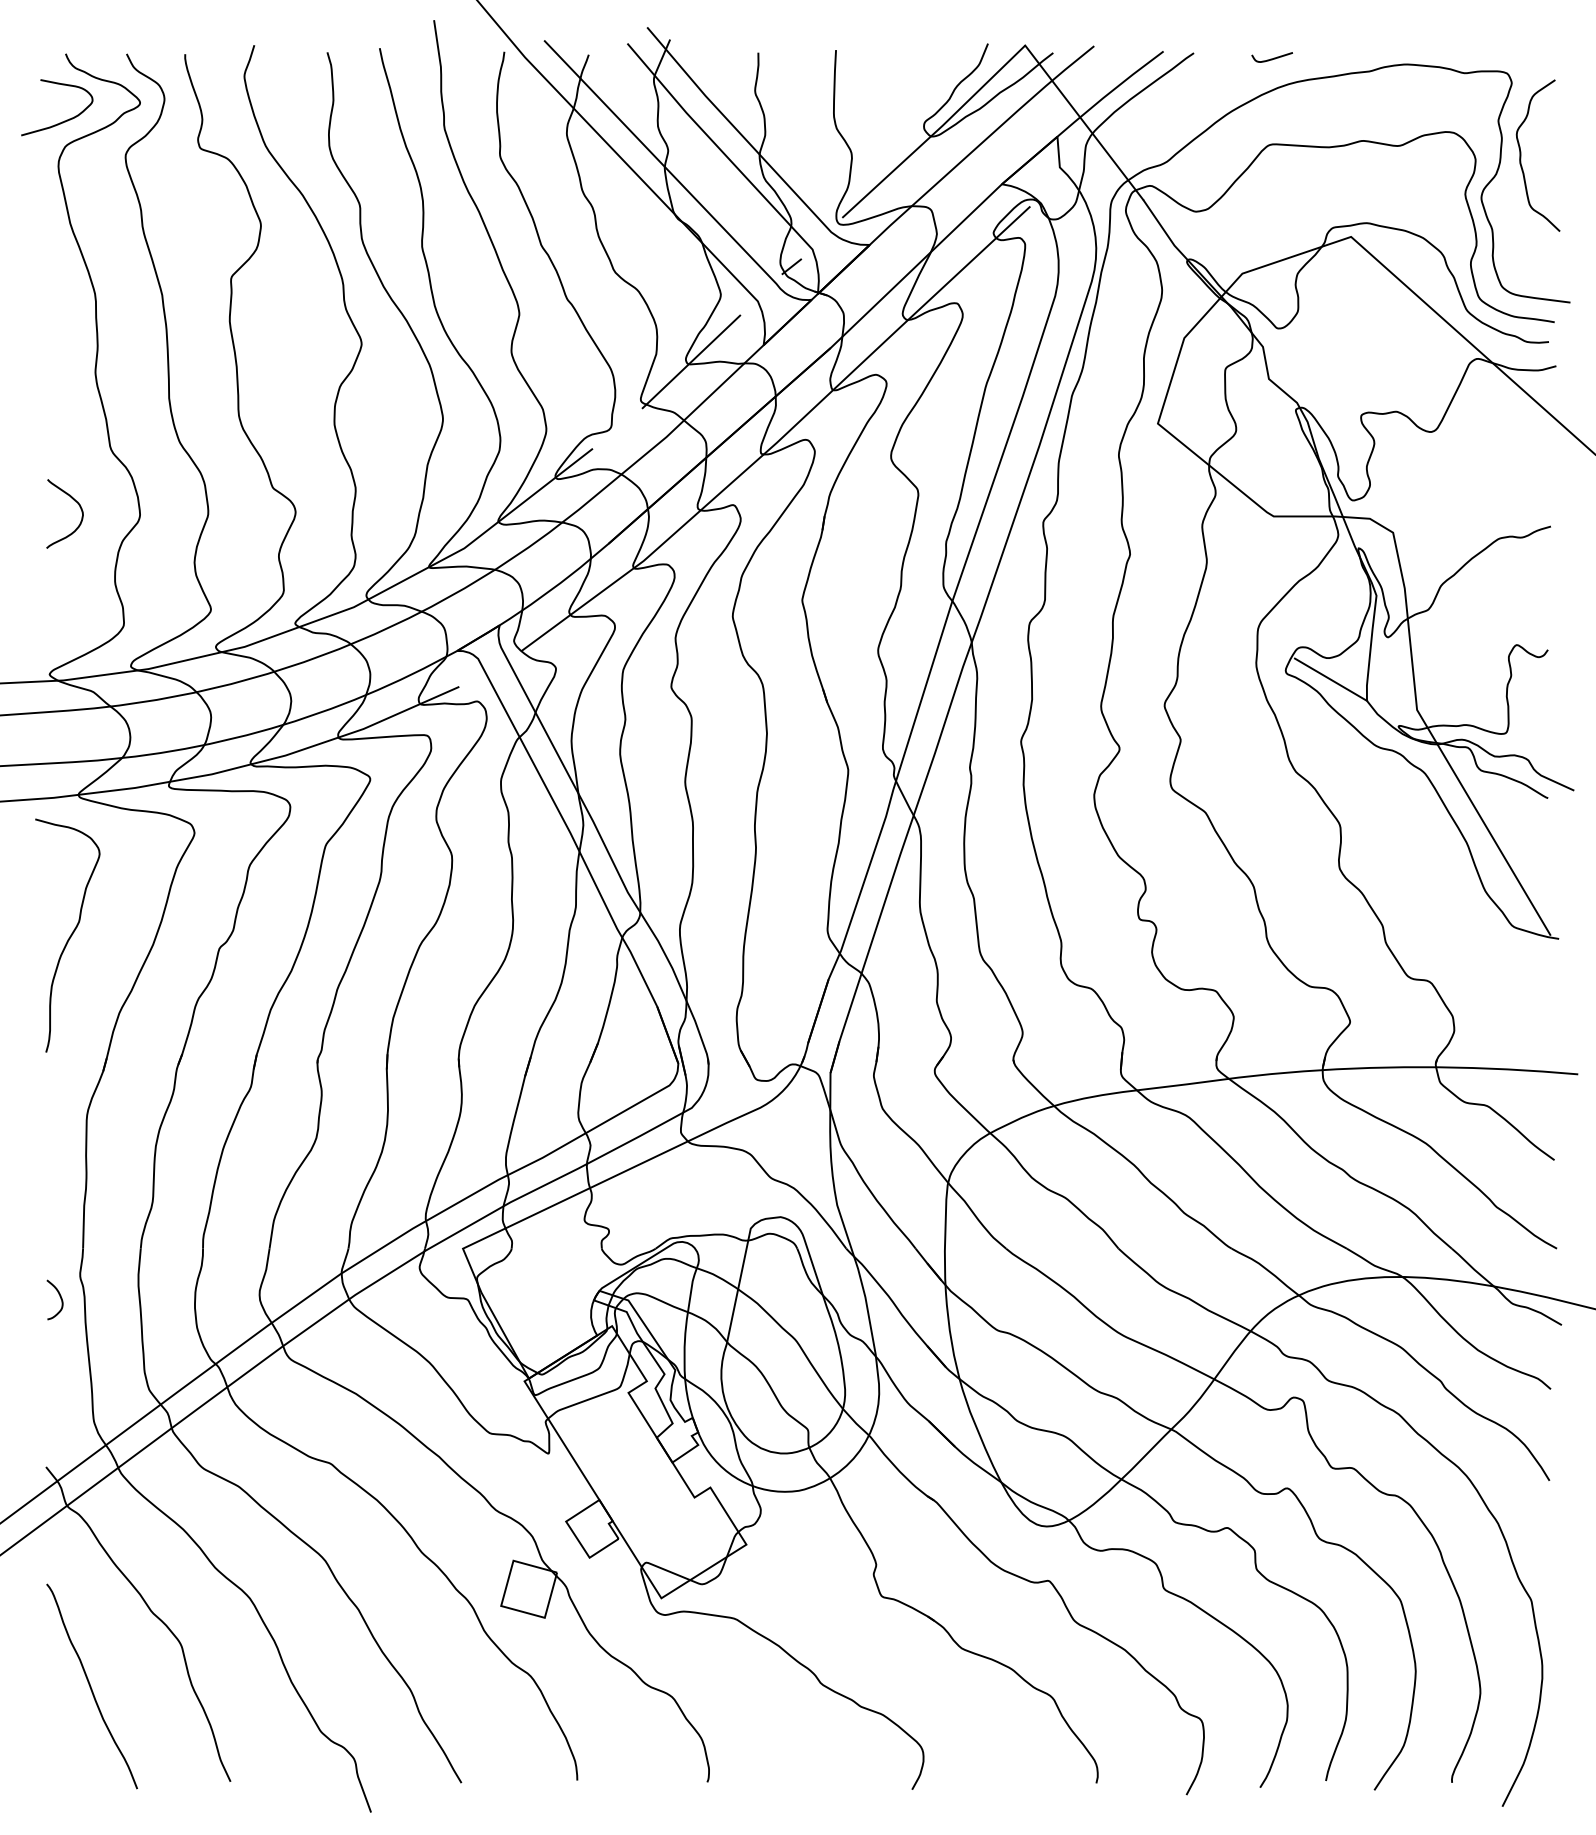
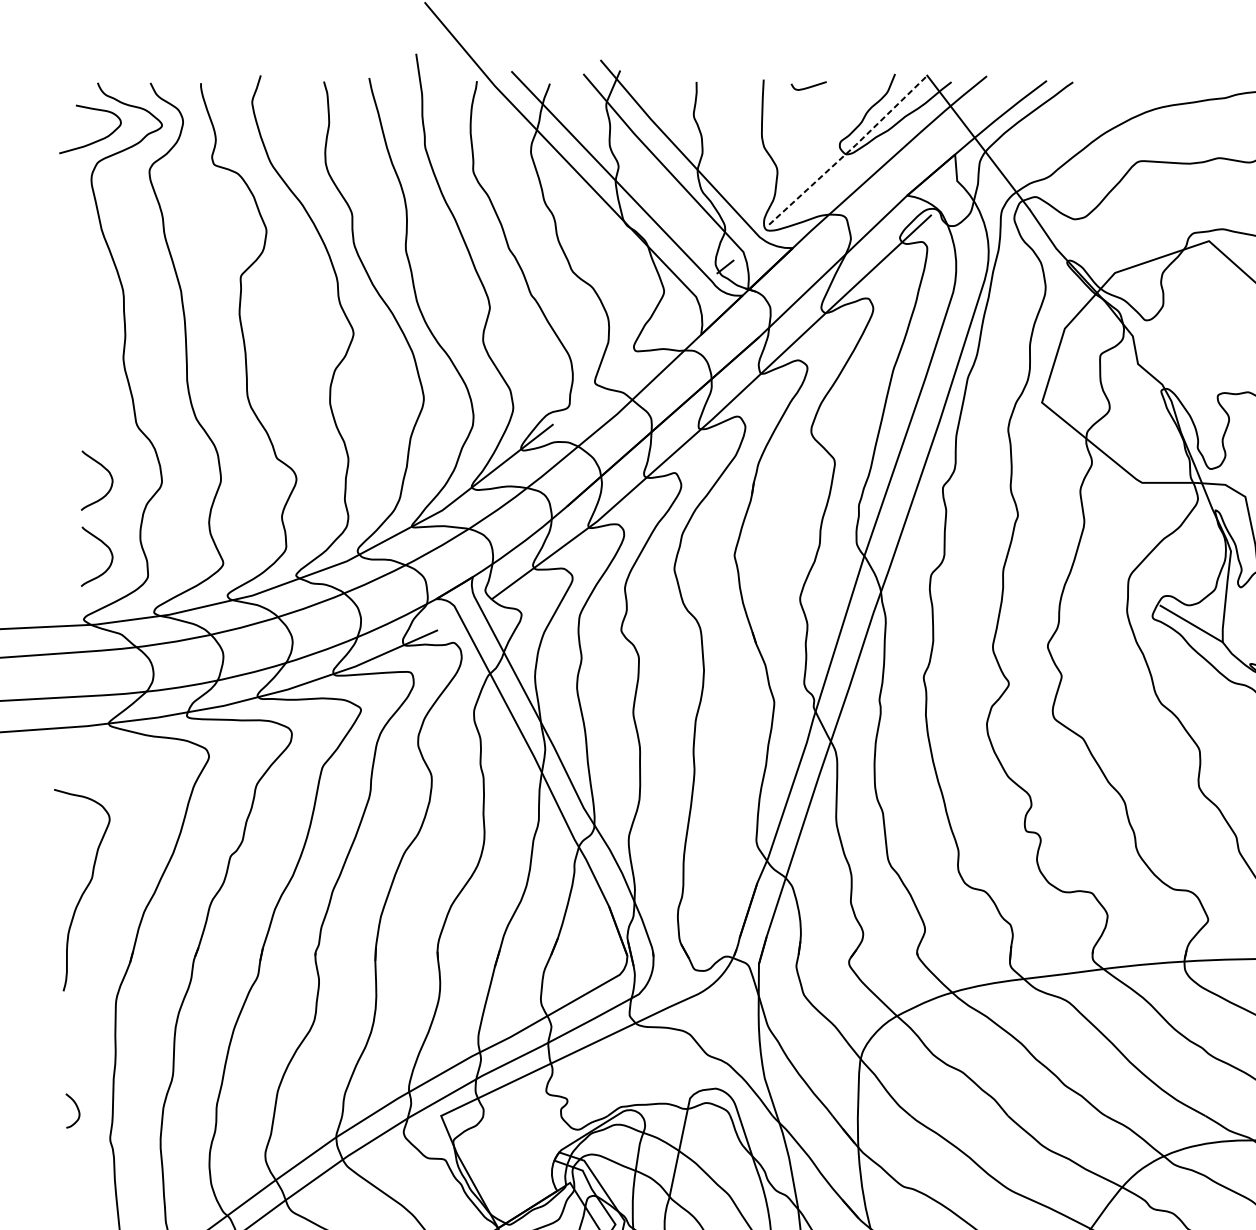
curve: (1271, 58) -> (808, 86), moved
line: (935, 132) -> (849, 150), solid -> dashed
line: (691, 361) -> (638, 348), removed
curve: (74, 589) -> (105, 546), added
curve: (69, 936) -> (83, 890), moved
curve: (59, 1296) -> (76, 1107), moved

